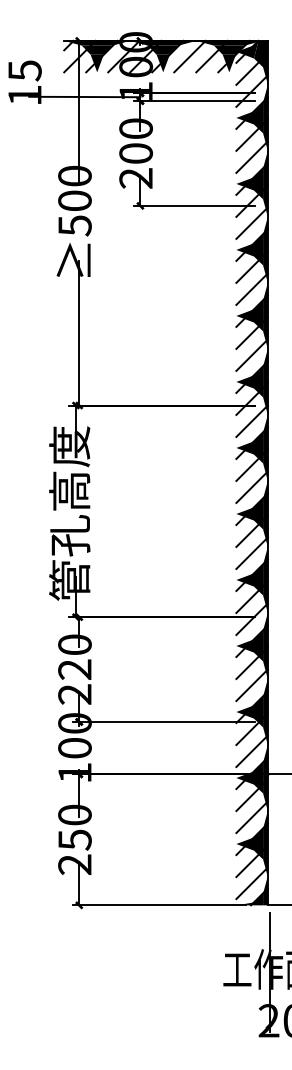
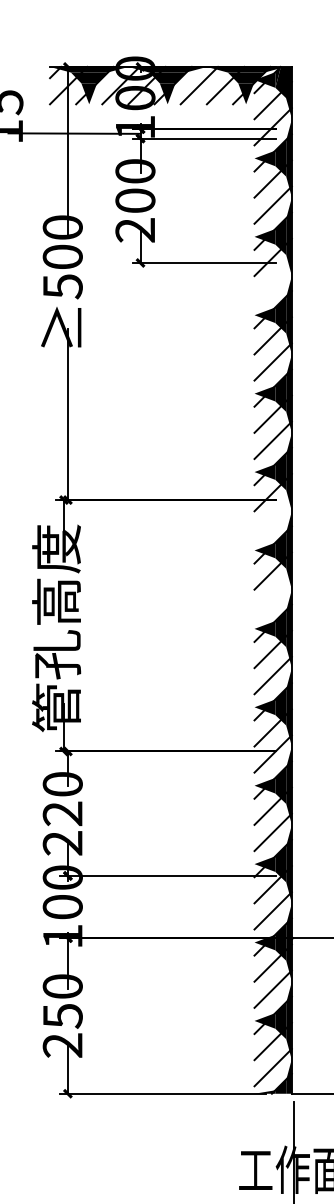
line: (251, 222) -> (272, 282), removed
line: (251, 420) -> (272, 517), removed
line: (251, 486) -> (272, 596), removed

